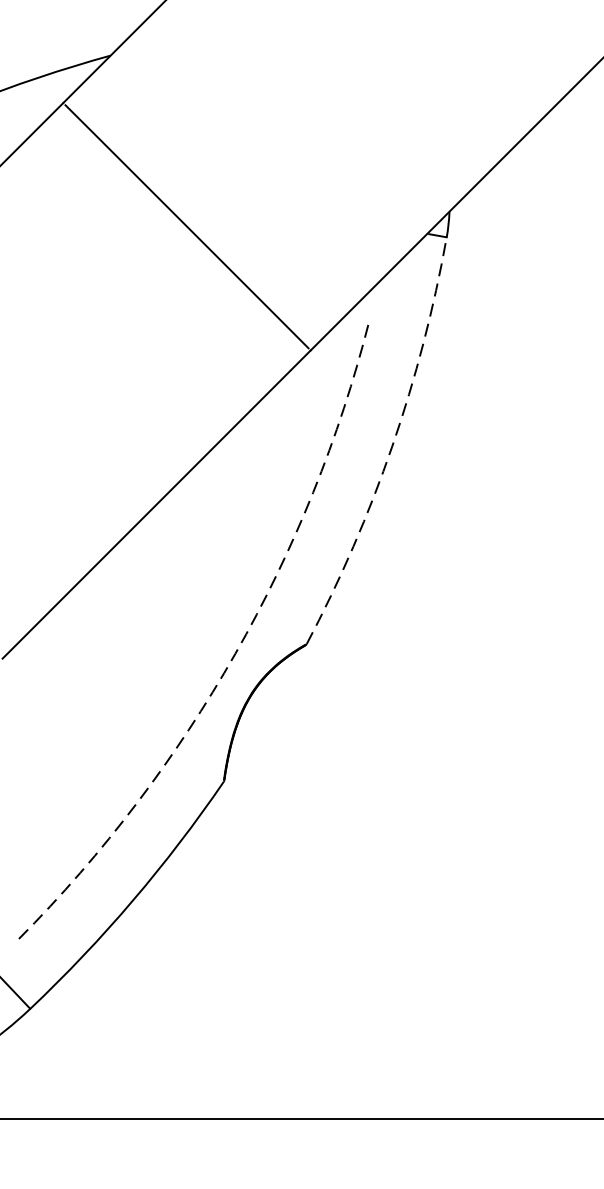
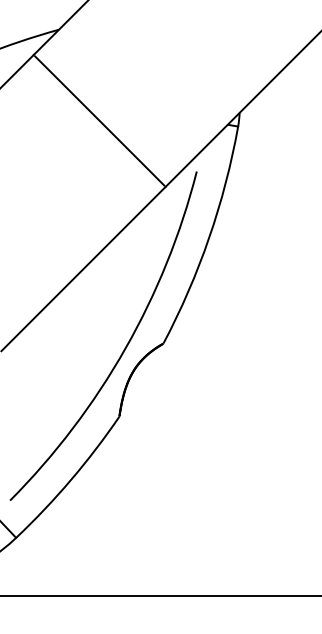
arc: (392, 445) -> (209, 237), dashed -> solid
arc: (235, 653) -> (125, 348), dashed -> solid

